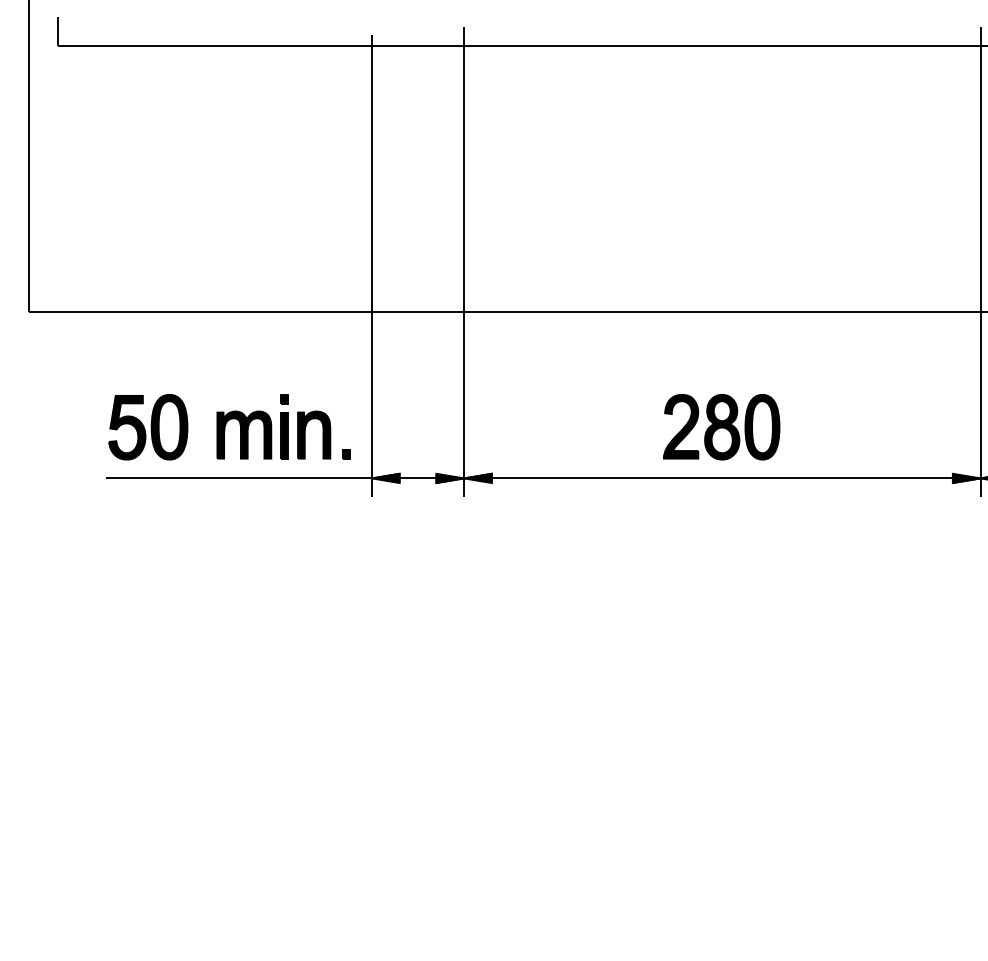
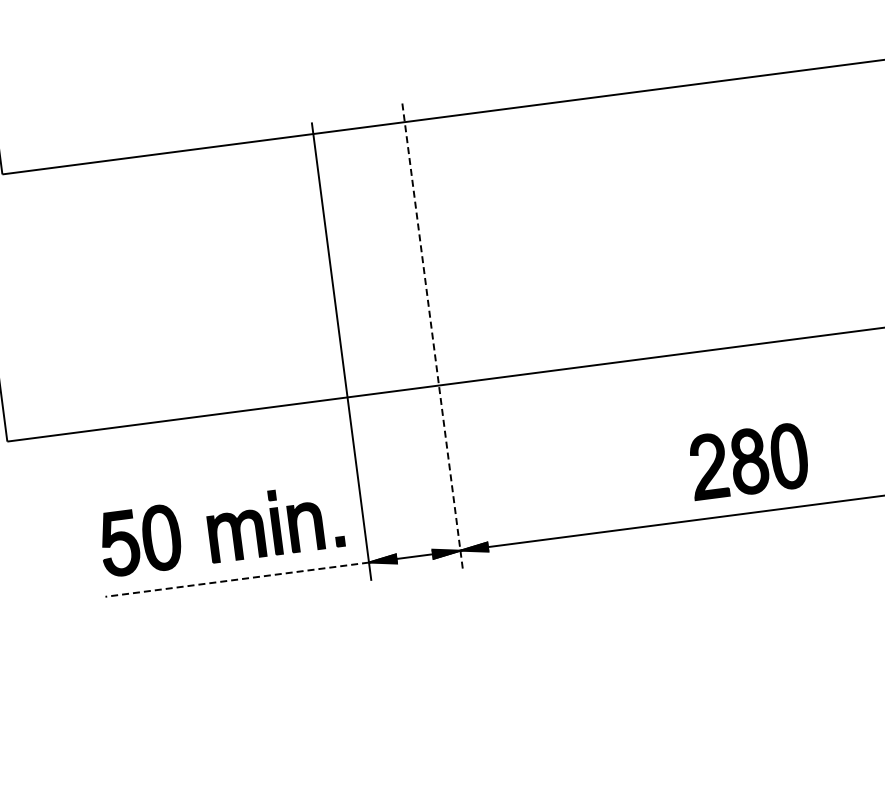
line: (464, 262) -> (432, 336), solid -> dashed
part: (721, 427) -> (748, 461), moved
line: (239, 478) -> (237, 579), solid -> dashed

